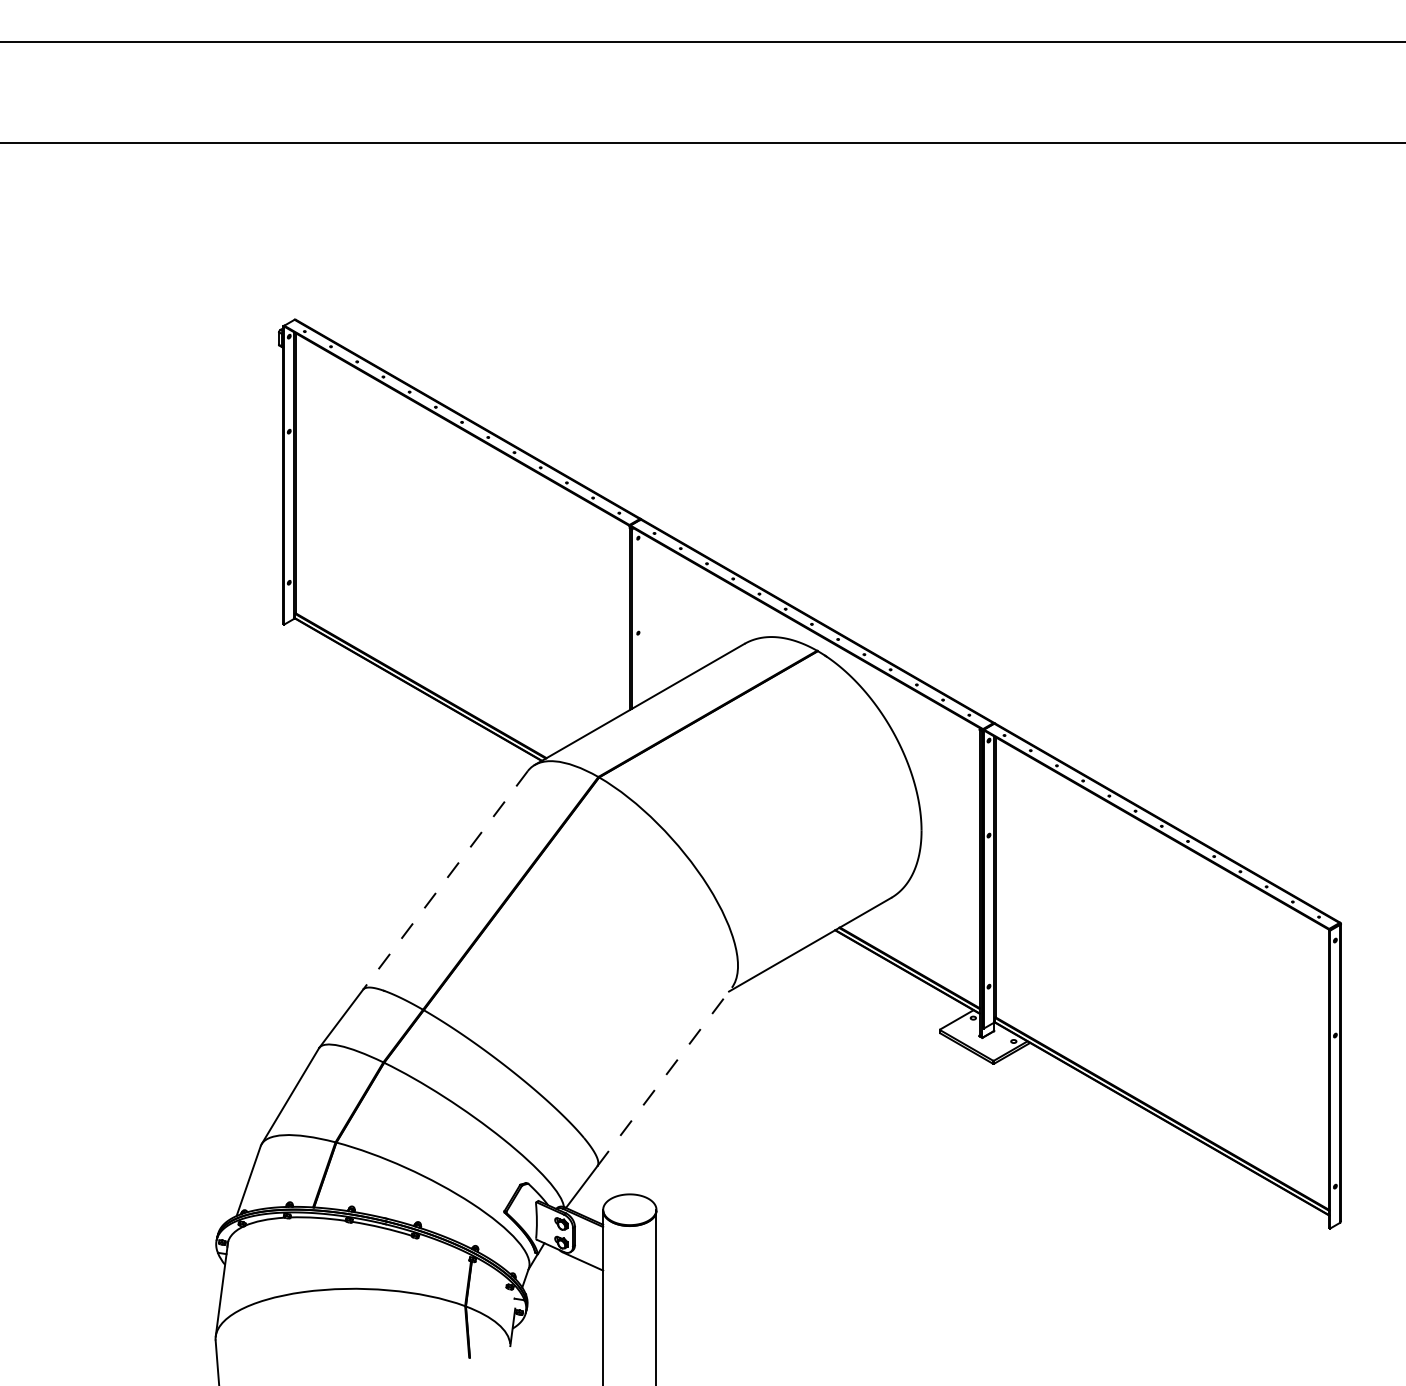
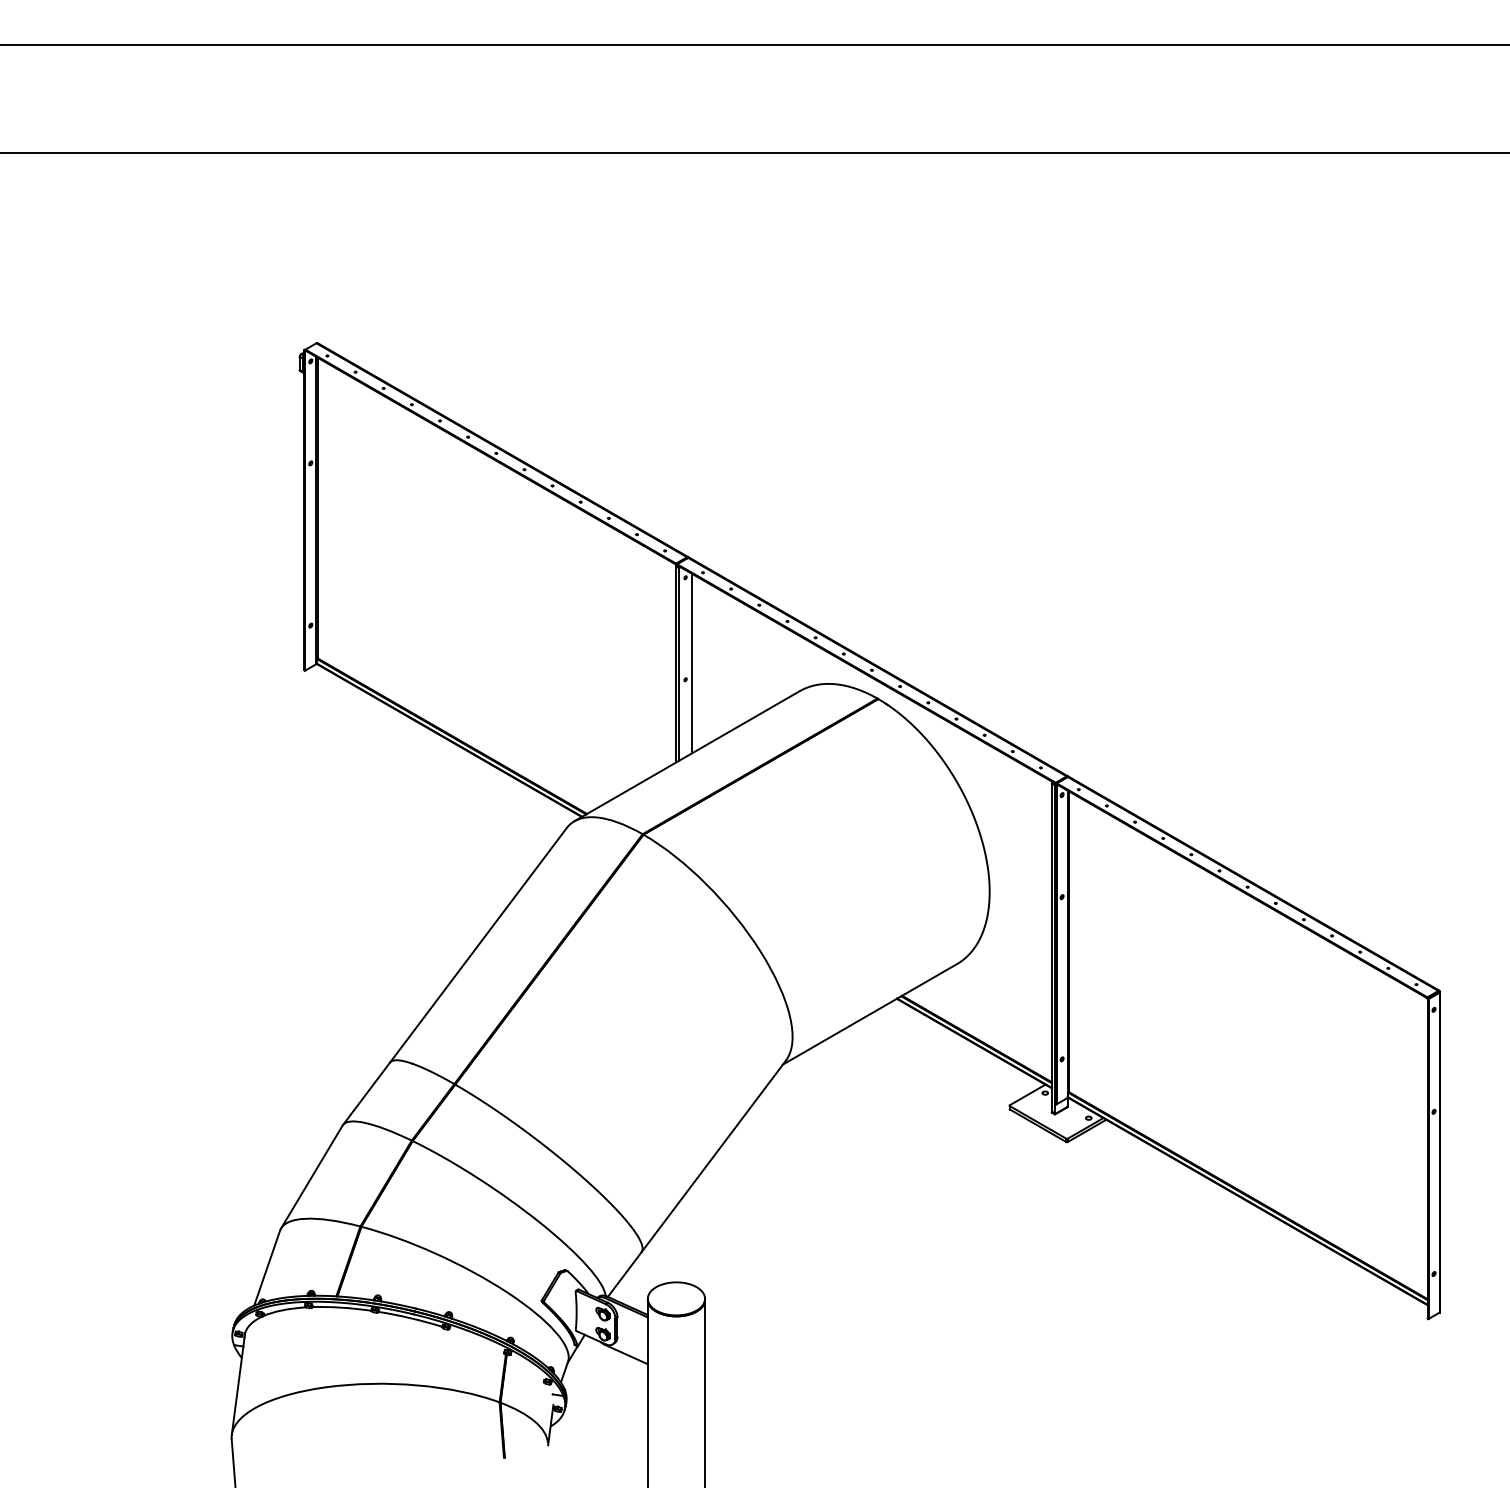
line: (643, 618) -> (691, 663), added
line: (445, 880) -> (478, 945), dashed -> solid
line: (664, 1077) -> (713, 1156), dashed -> solid

